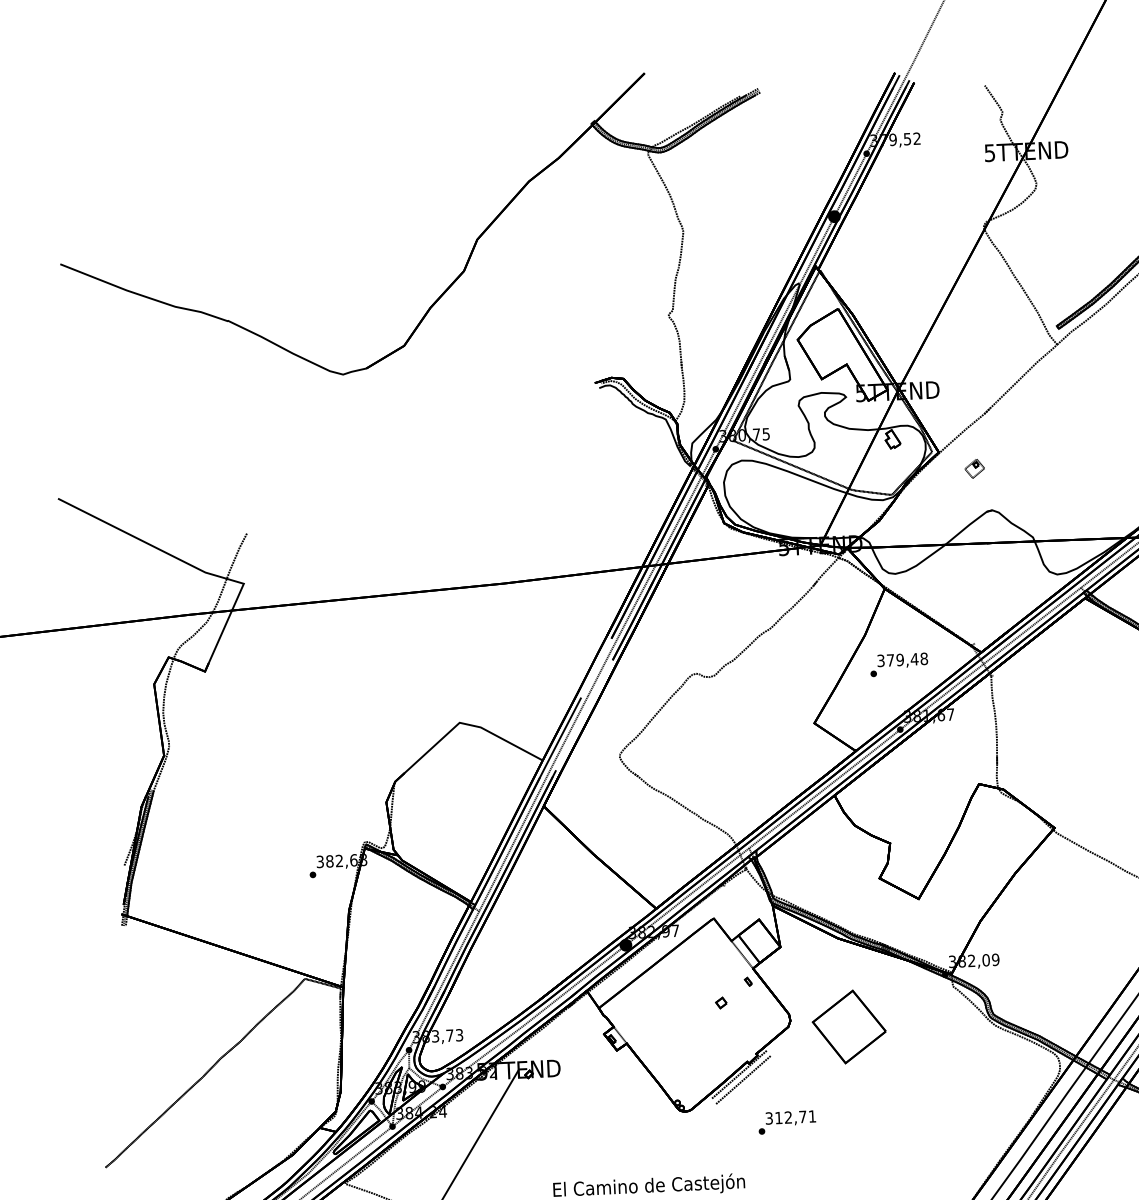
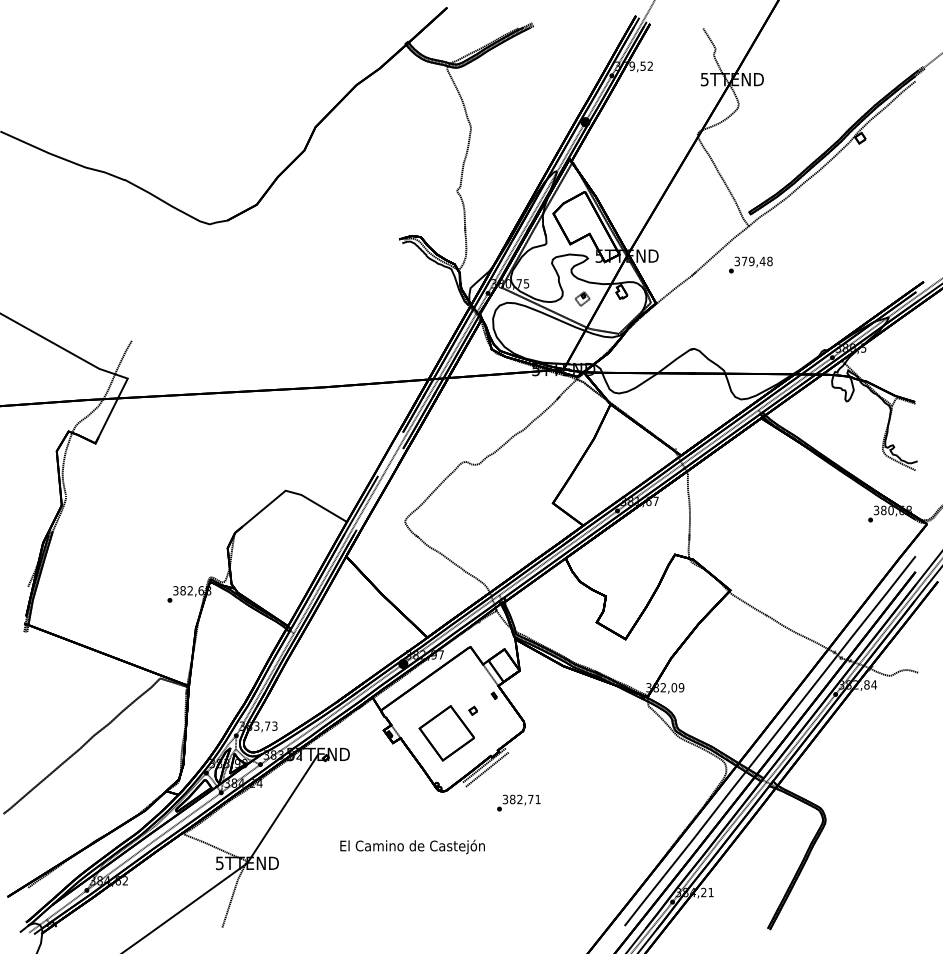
part: (974, 468) -> (582, 298), moved
text: (898, 664) -> (750, 264), moved
part: (848, 1027) -> (446, 733), moved
text: (778, 1118) -> (512, 799), 312,71 -> 382,71

